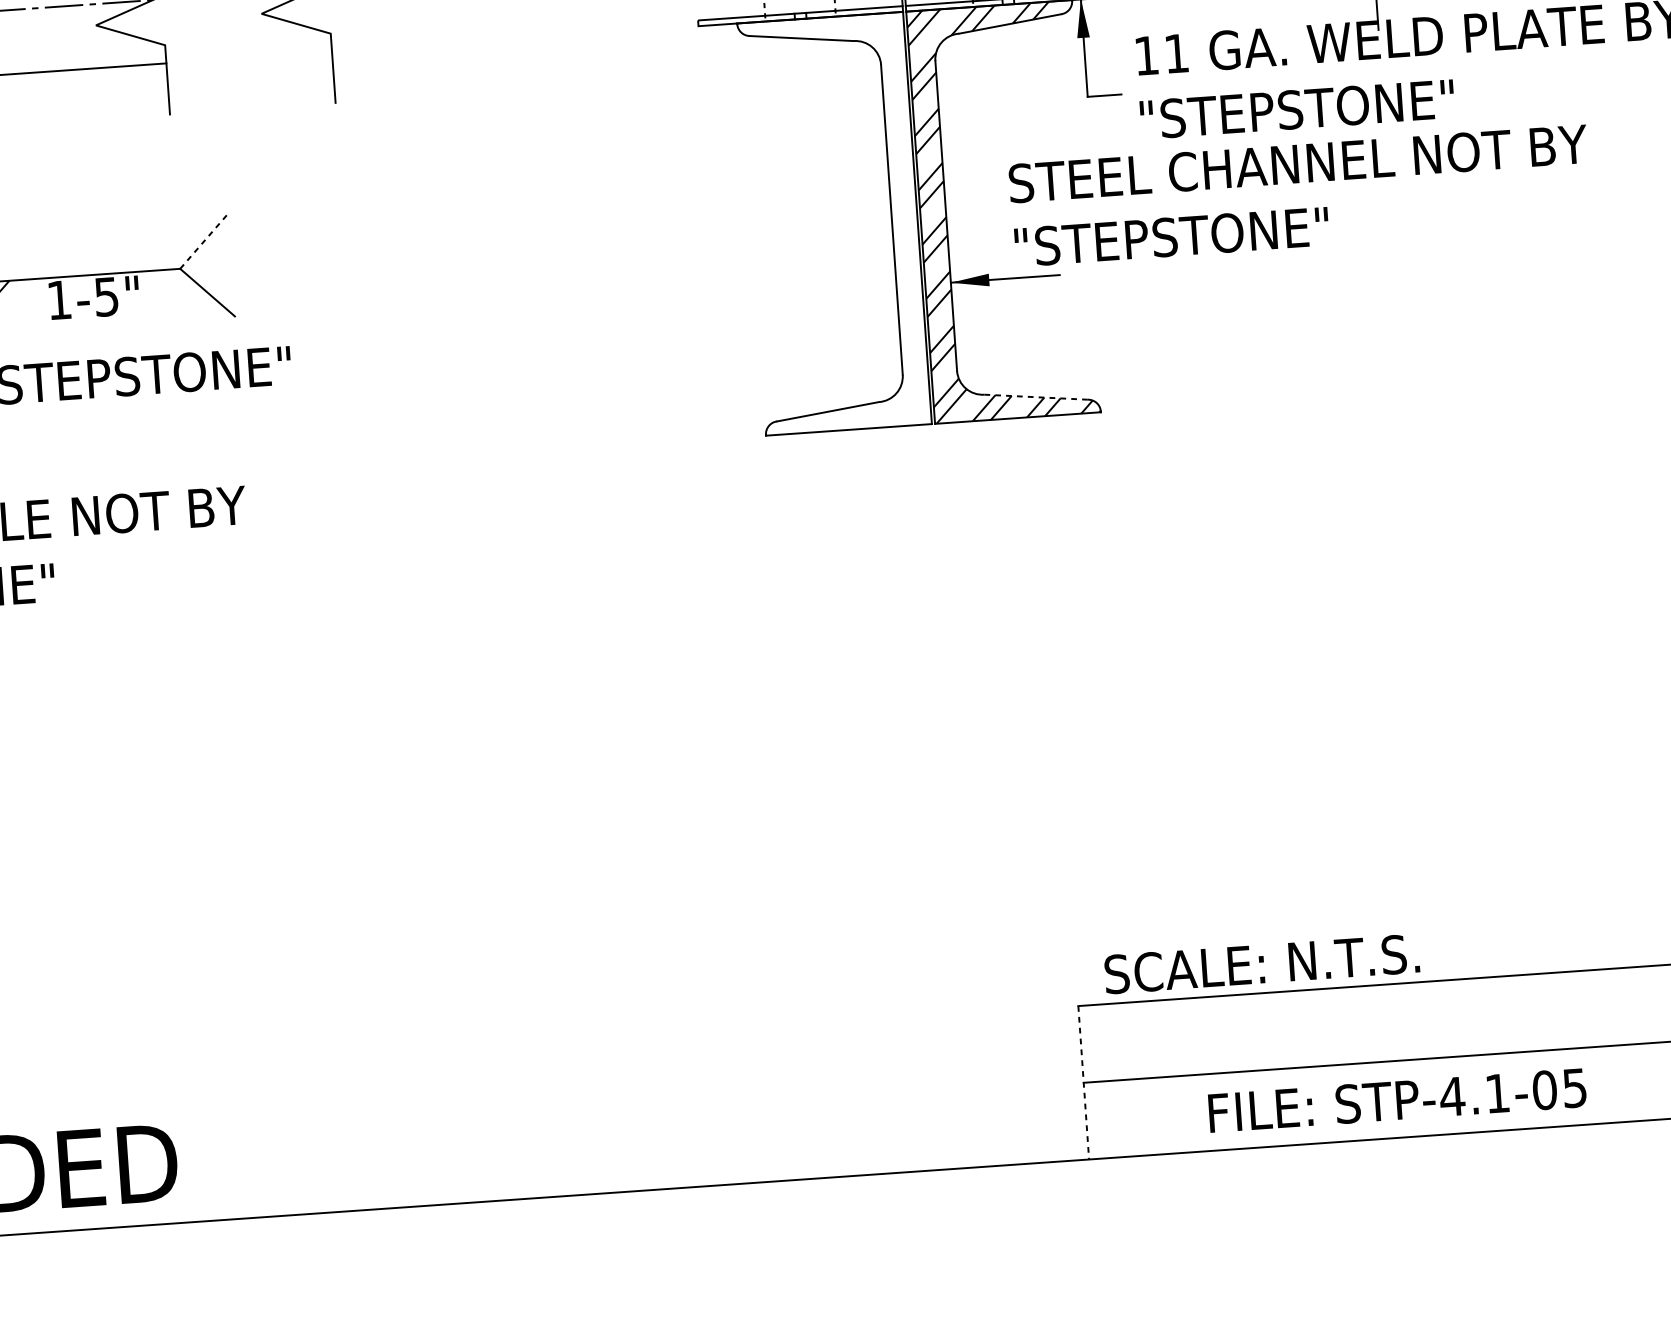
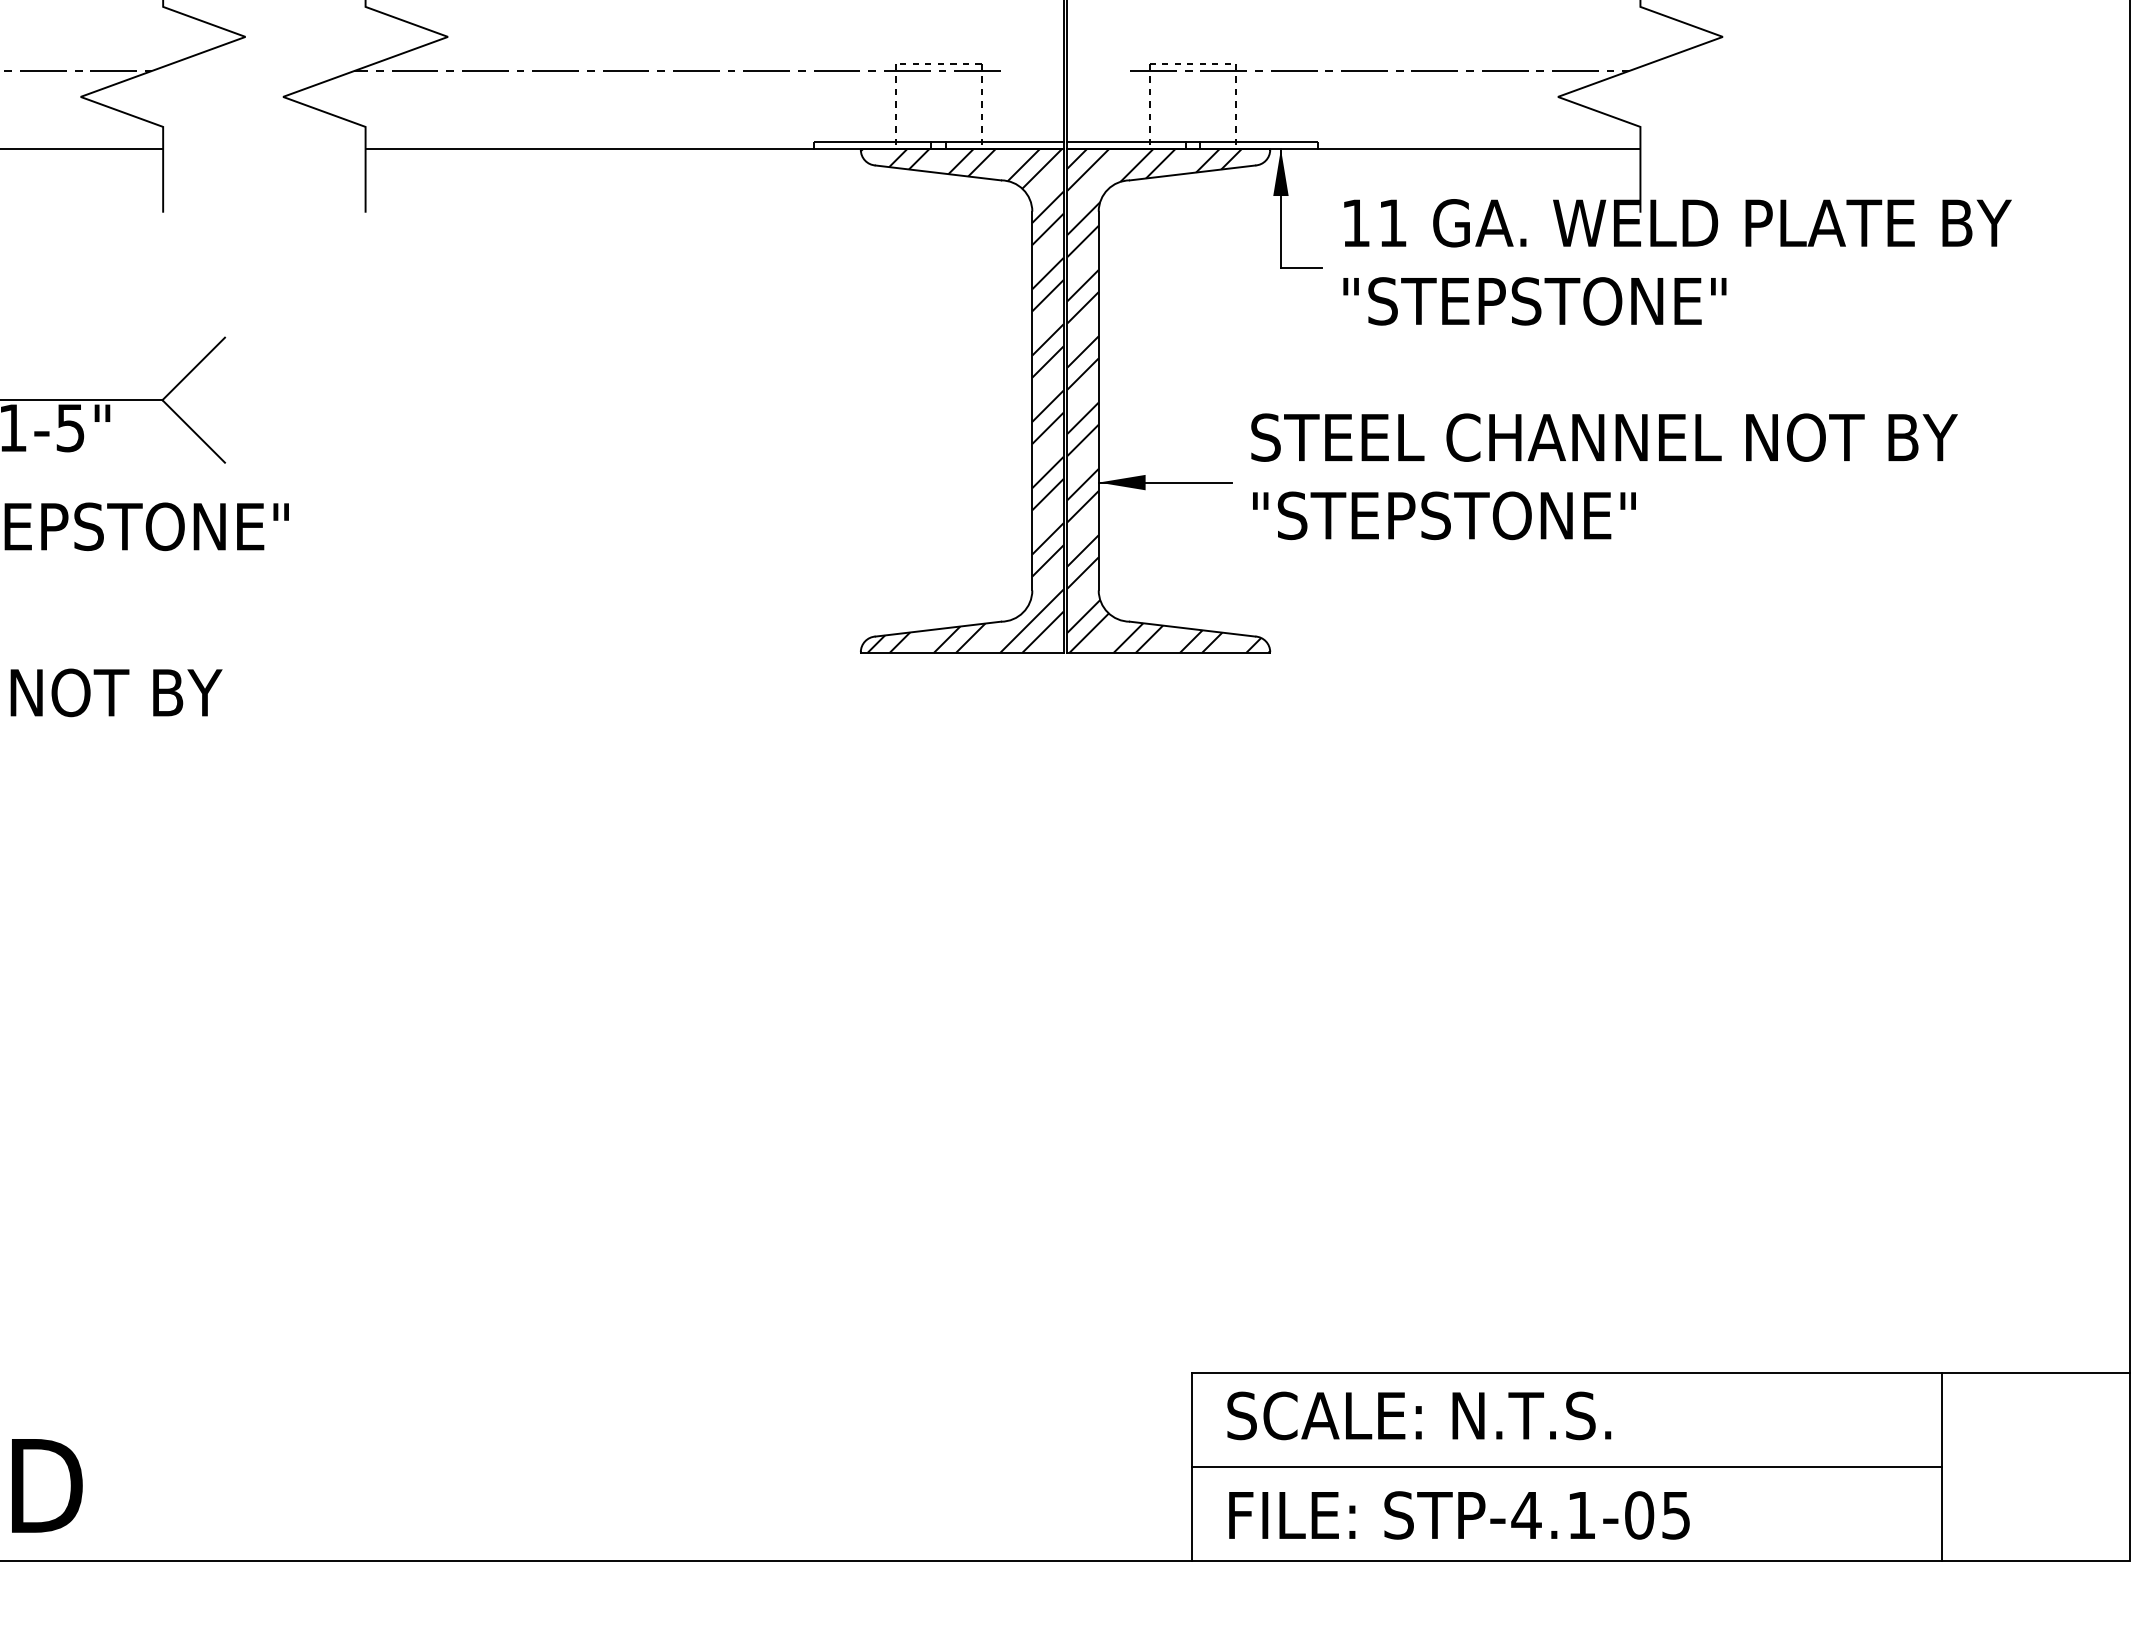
line: (515, 39) -> (589, 149), added
text: (1300, 195) -> (1604, 476), moved
hatch: (833, 223) -> (961, 400), added
line: (204, 241) -> (194, 368), dashed -> solid
line: (1036, 397) -> (1192, 629), dashed -> solid
text: (1262, 963) -> (1419, 1415), moved
line: (1083, 1083) -> (1192, 1467), dashed -> solid
text: (1397, 1100) -> (1459, 1515), moved

